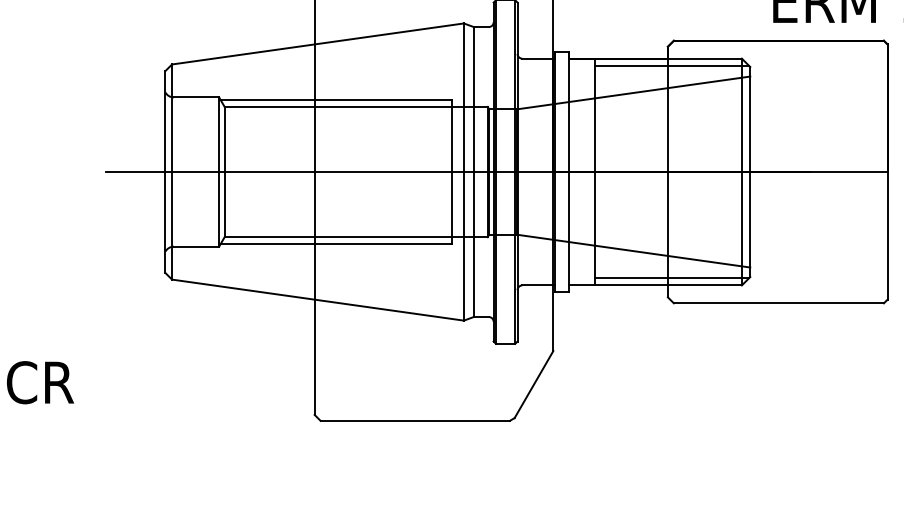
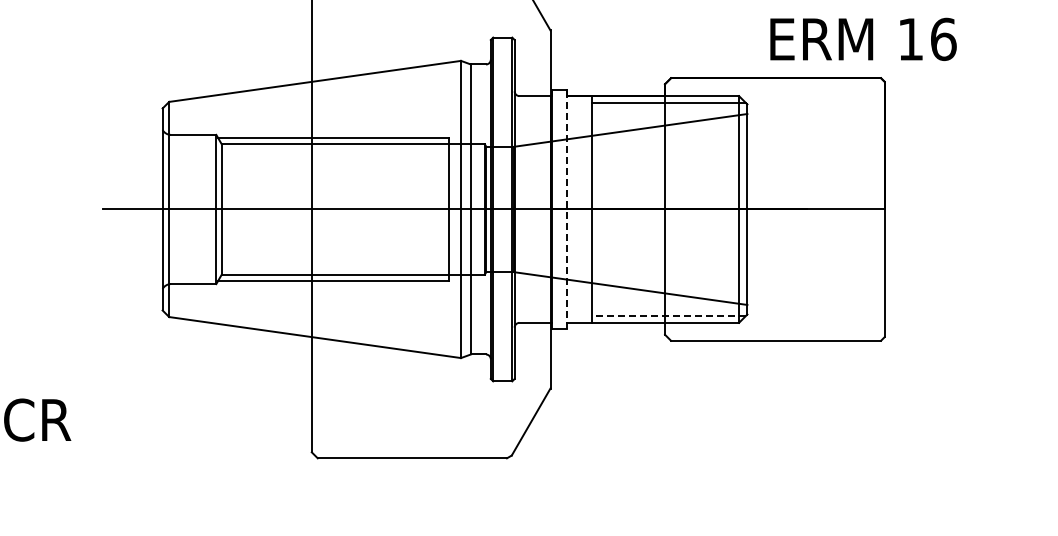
line: (569, 172) -> (566, 209), solid -> dashed
line: (671, 278) -> (668, 315), solid -> dashed

